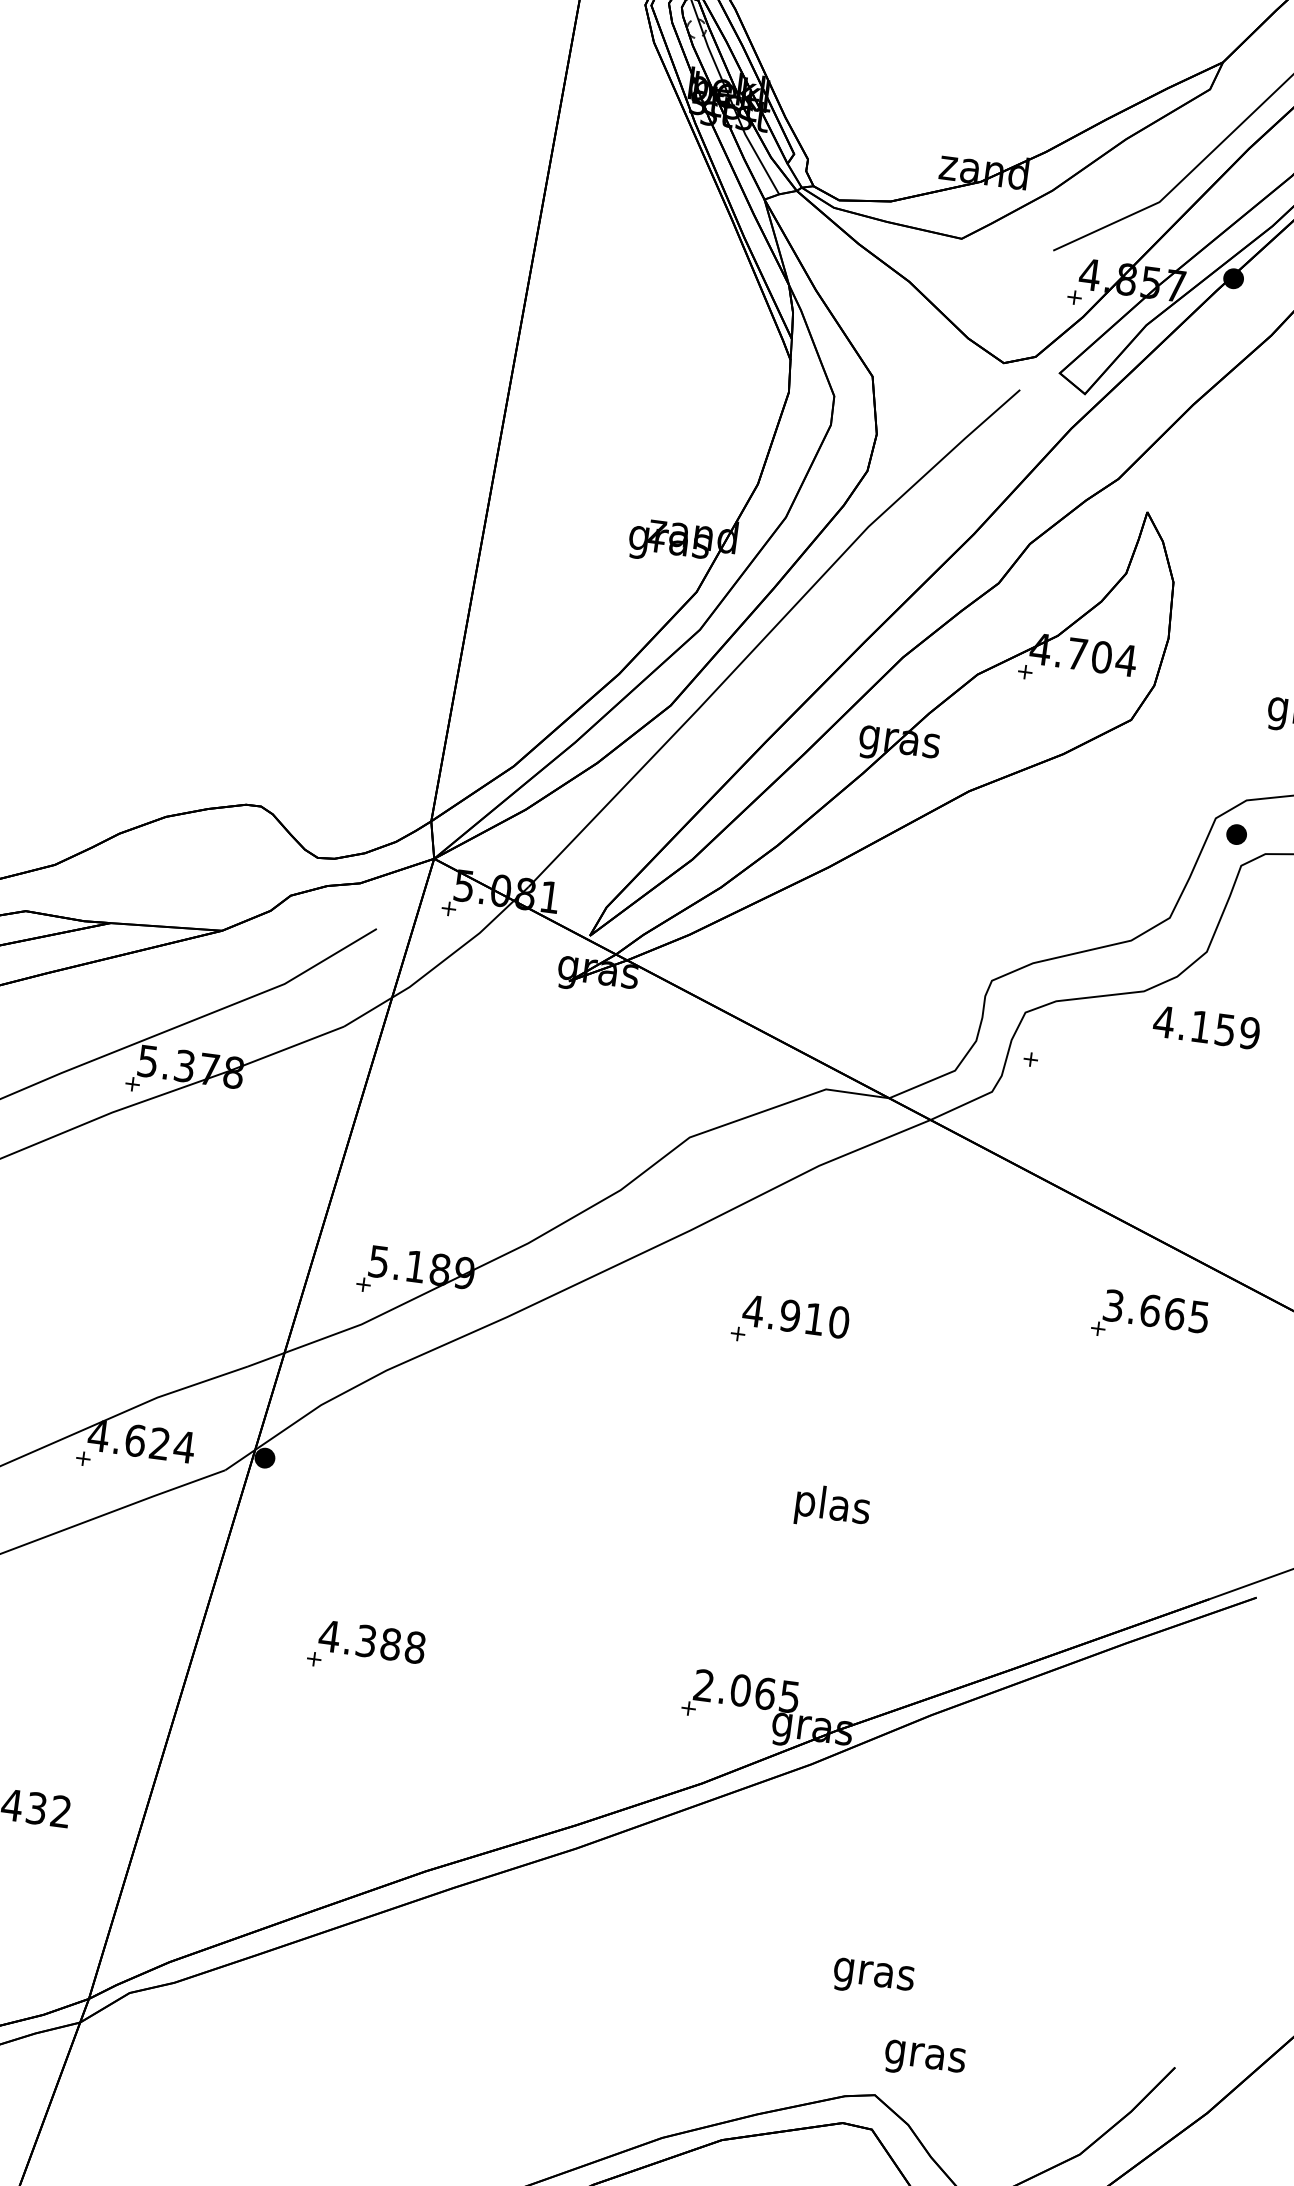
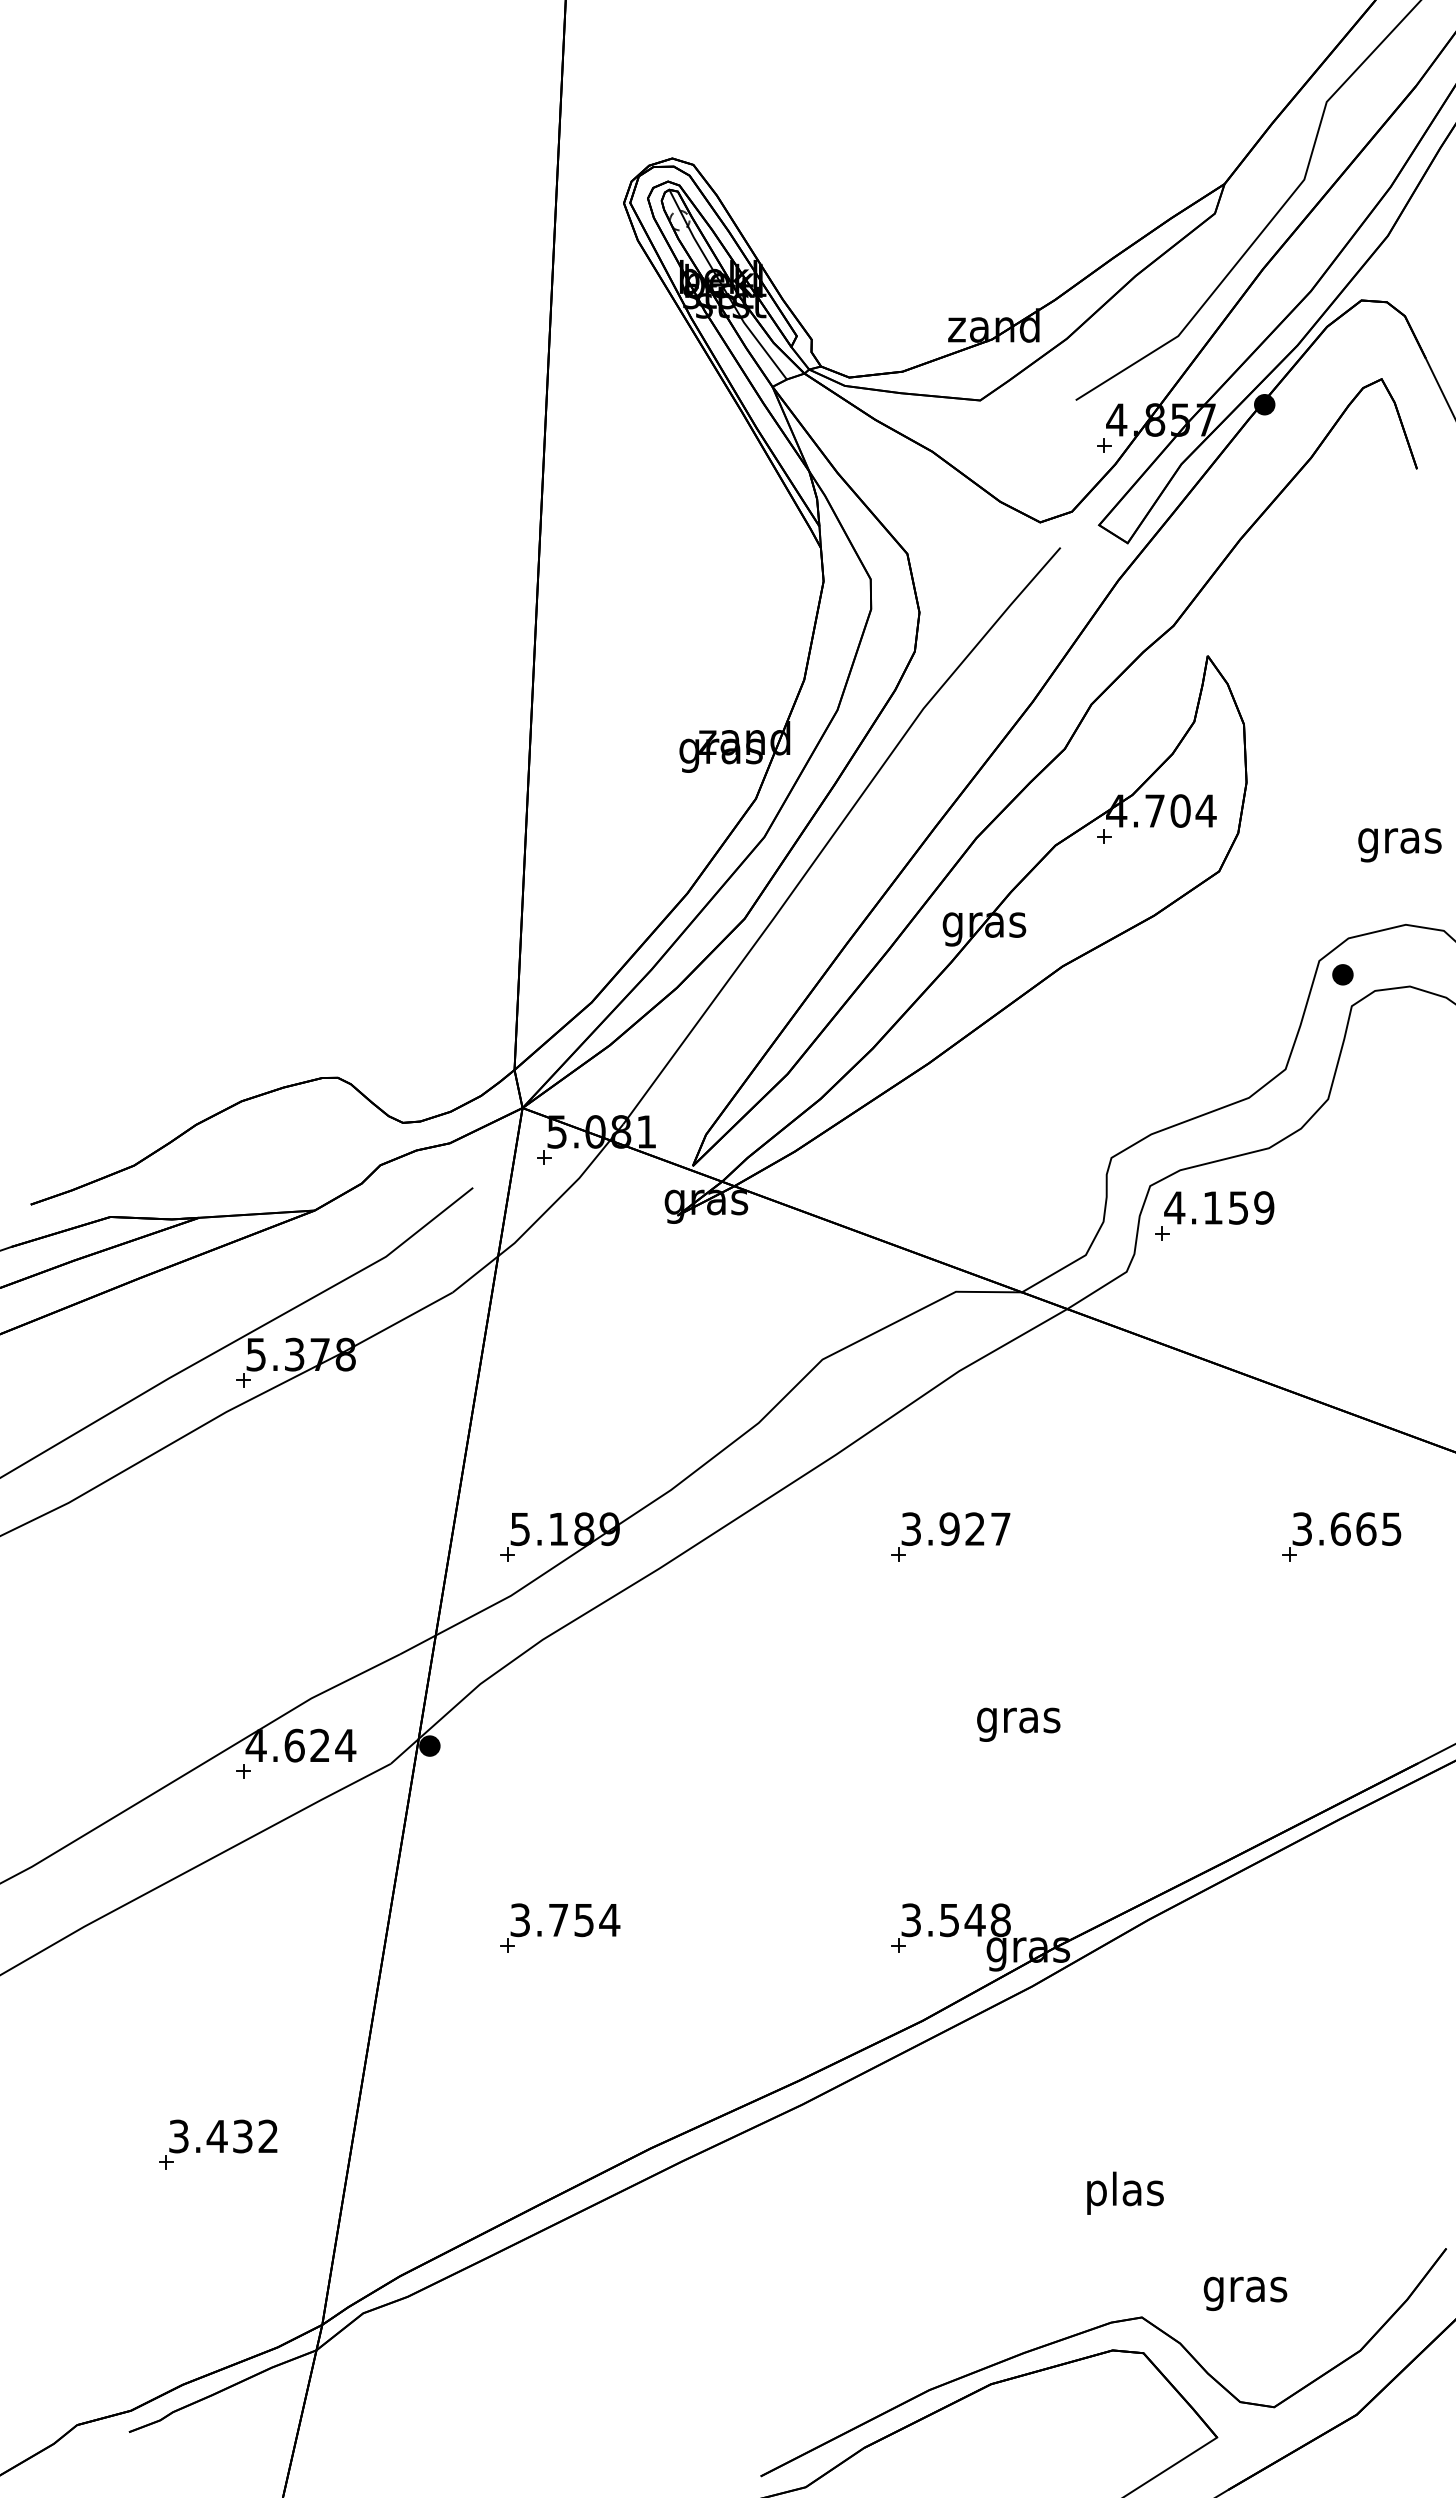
text: (1206, 1027) -> (1219, 1207), moved
text: (795, 1316) -> (955, 1528), 4.910 -> 3.927
part: (1150, 1317) -> (1341, 1536), moved
text: (832, 1506) -> (1018, 1719), plas -> gras
text: (371, 1642) -> (564, 1920), 4.388 -> 3.754
text: (746, 1691) -> (955, 1920), 2.065 -> 3.548
text: (873, 1973) -> (1124, 2192), gras -> plas
text: (924, 2059) -> (1245, 2293), moved

